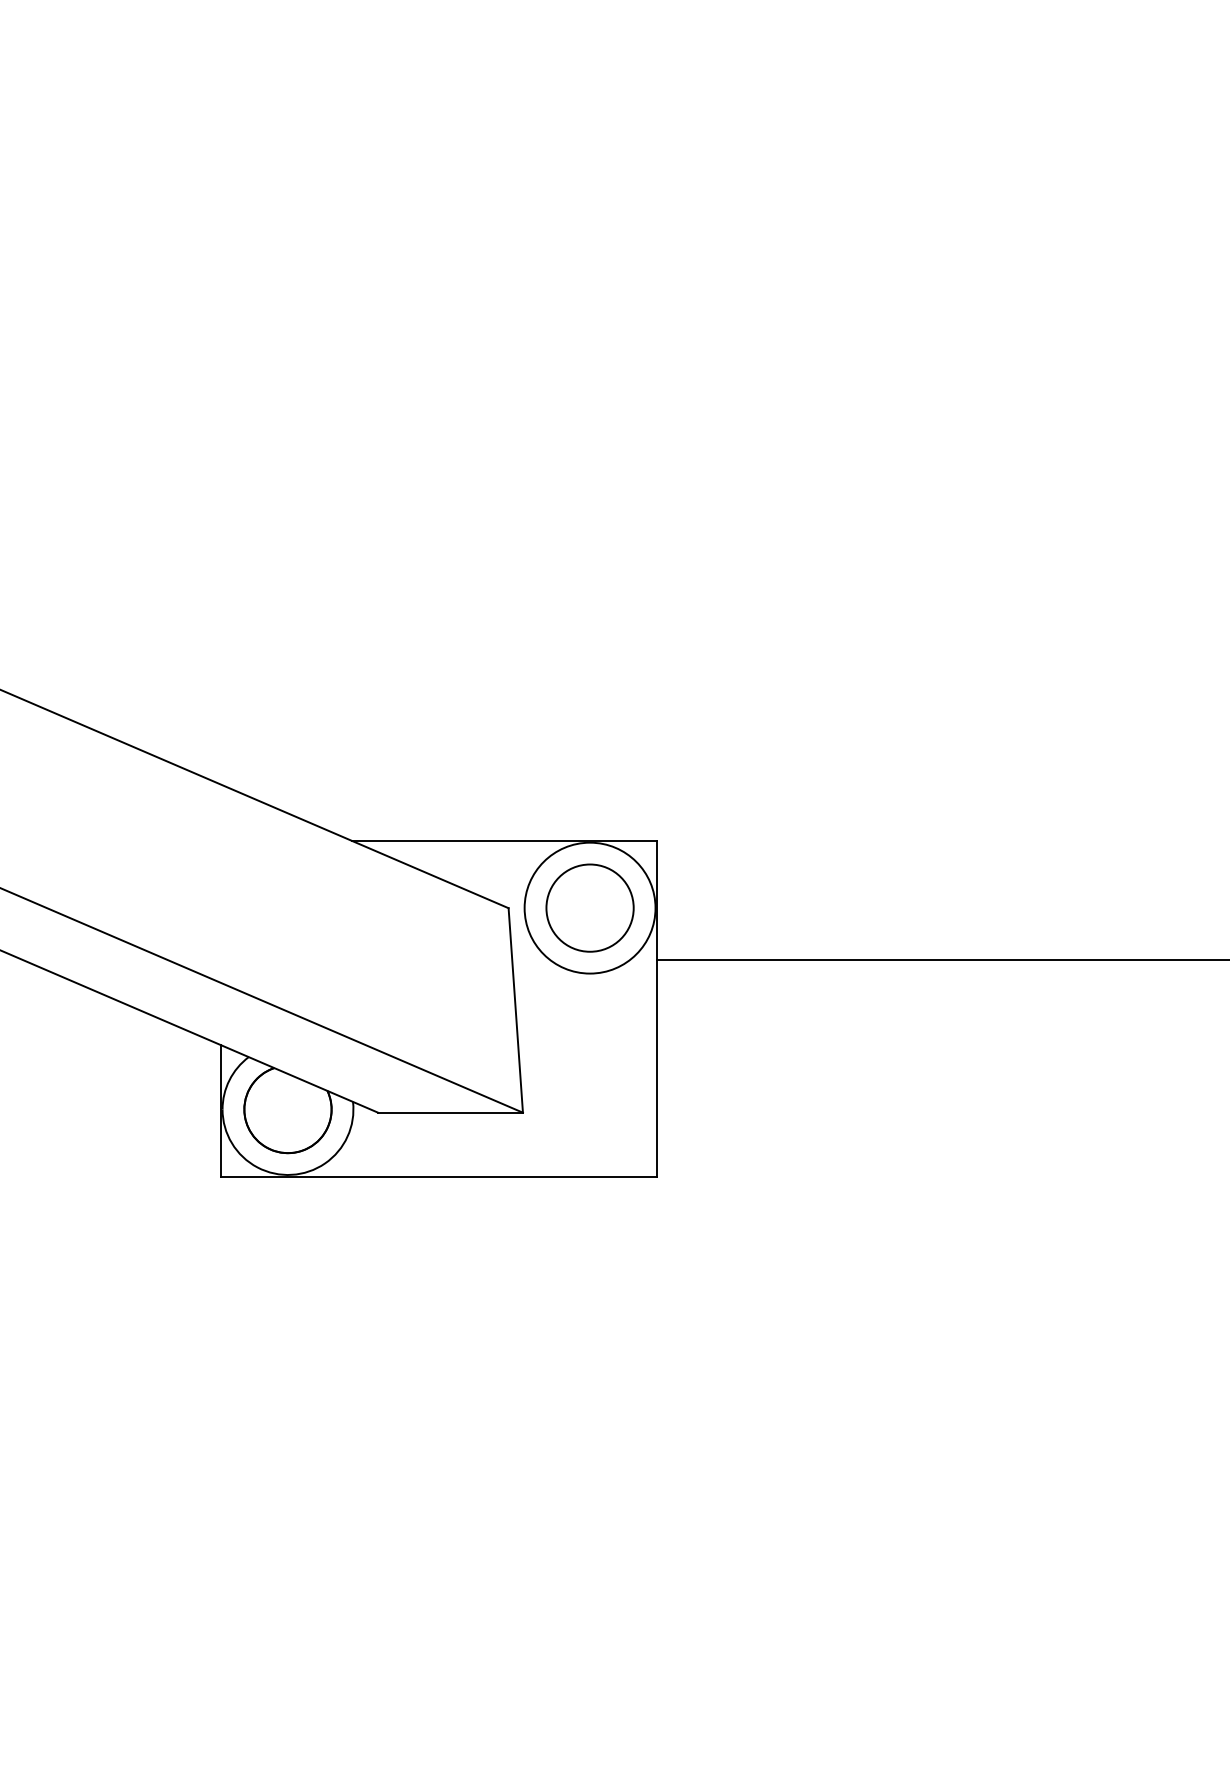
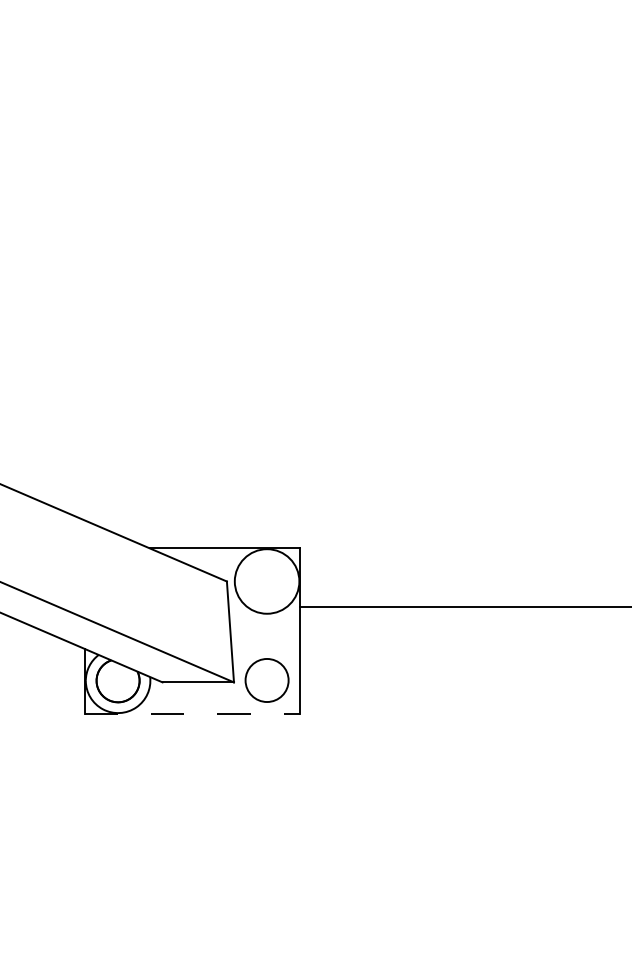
circle: (588, 908) -> (266, 680), moved
line: (438, 1175) -> (192, 713), solid -> dashed

